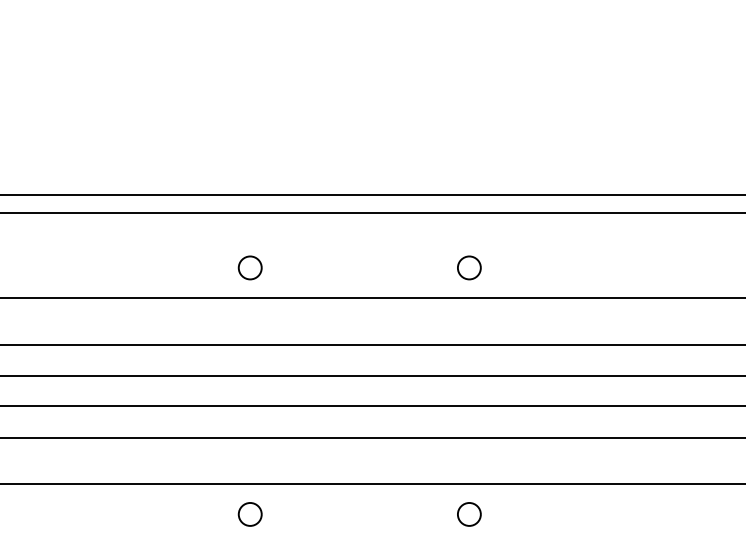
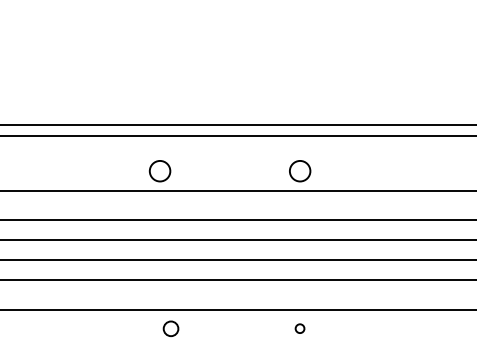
circle: (249, 268) -> (159, 171), size x1.4
circle: (468, 268) -> (299, 171), size x1.4
circle: (249, 513) -> (170, 328), moved
circle: (468, 513) -> (299, 328), size x0.6

